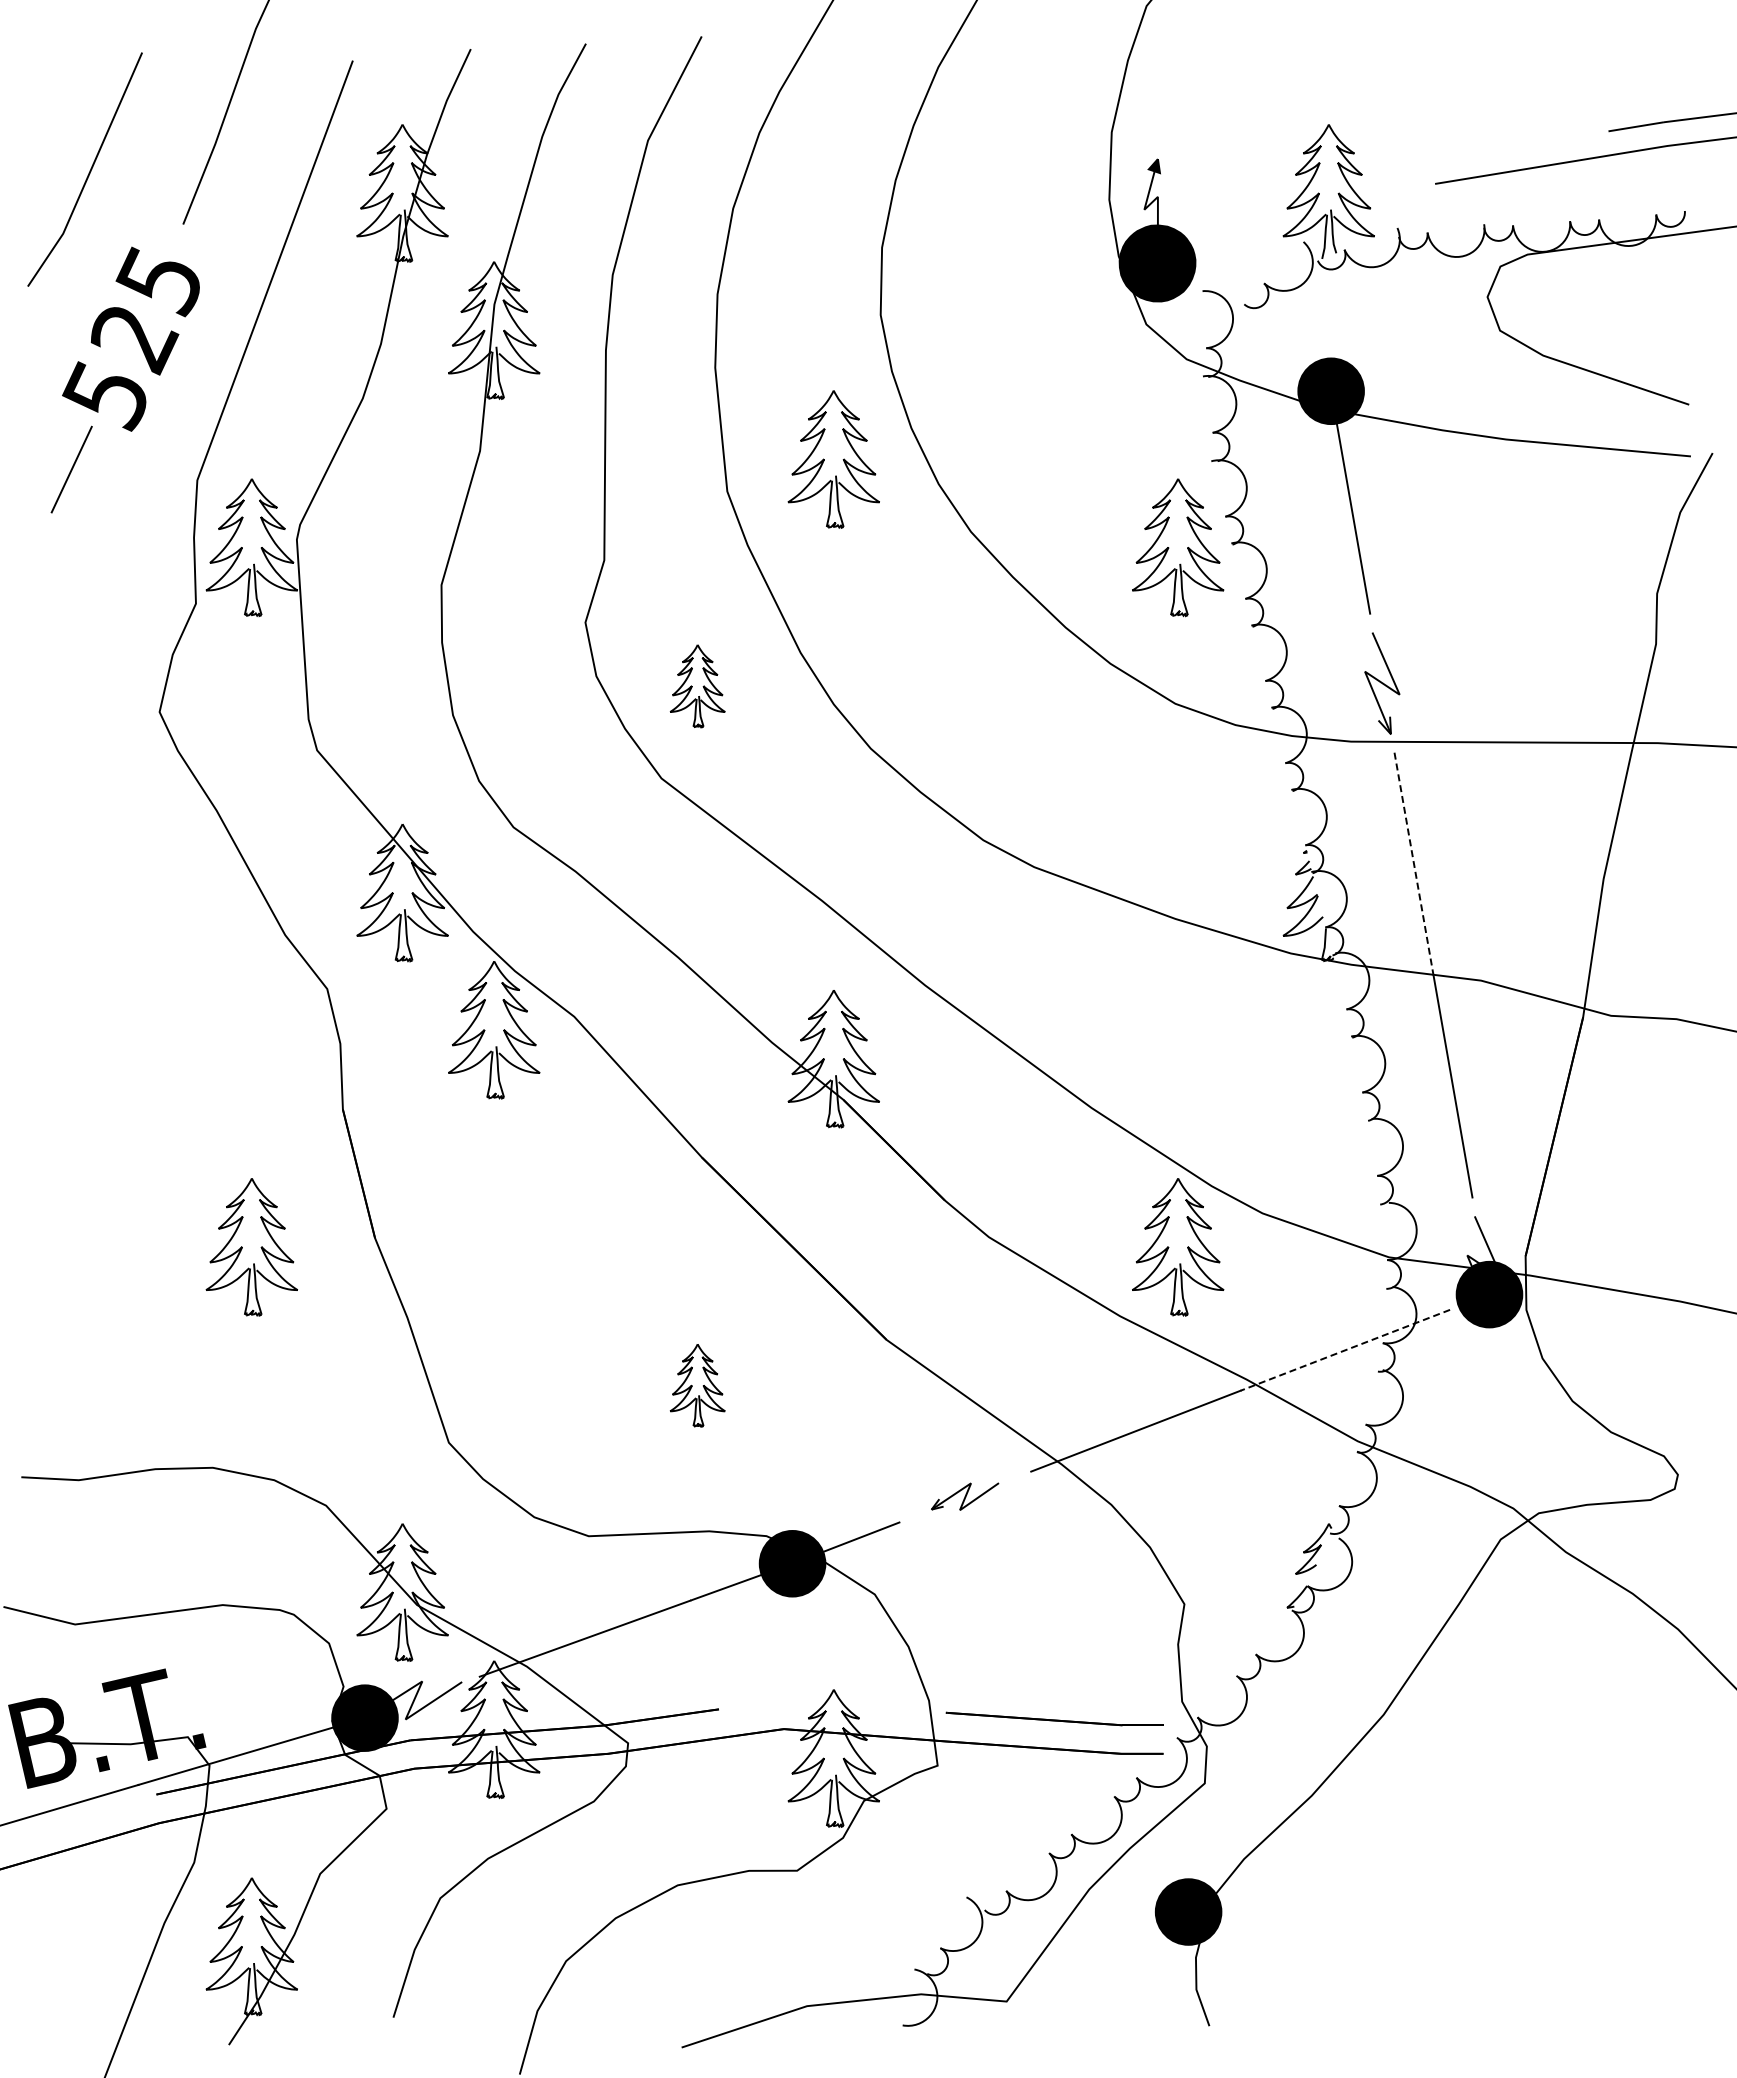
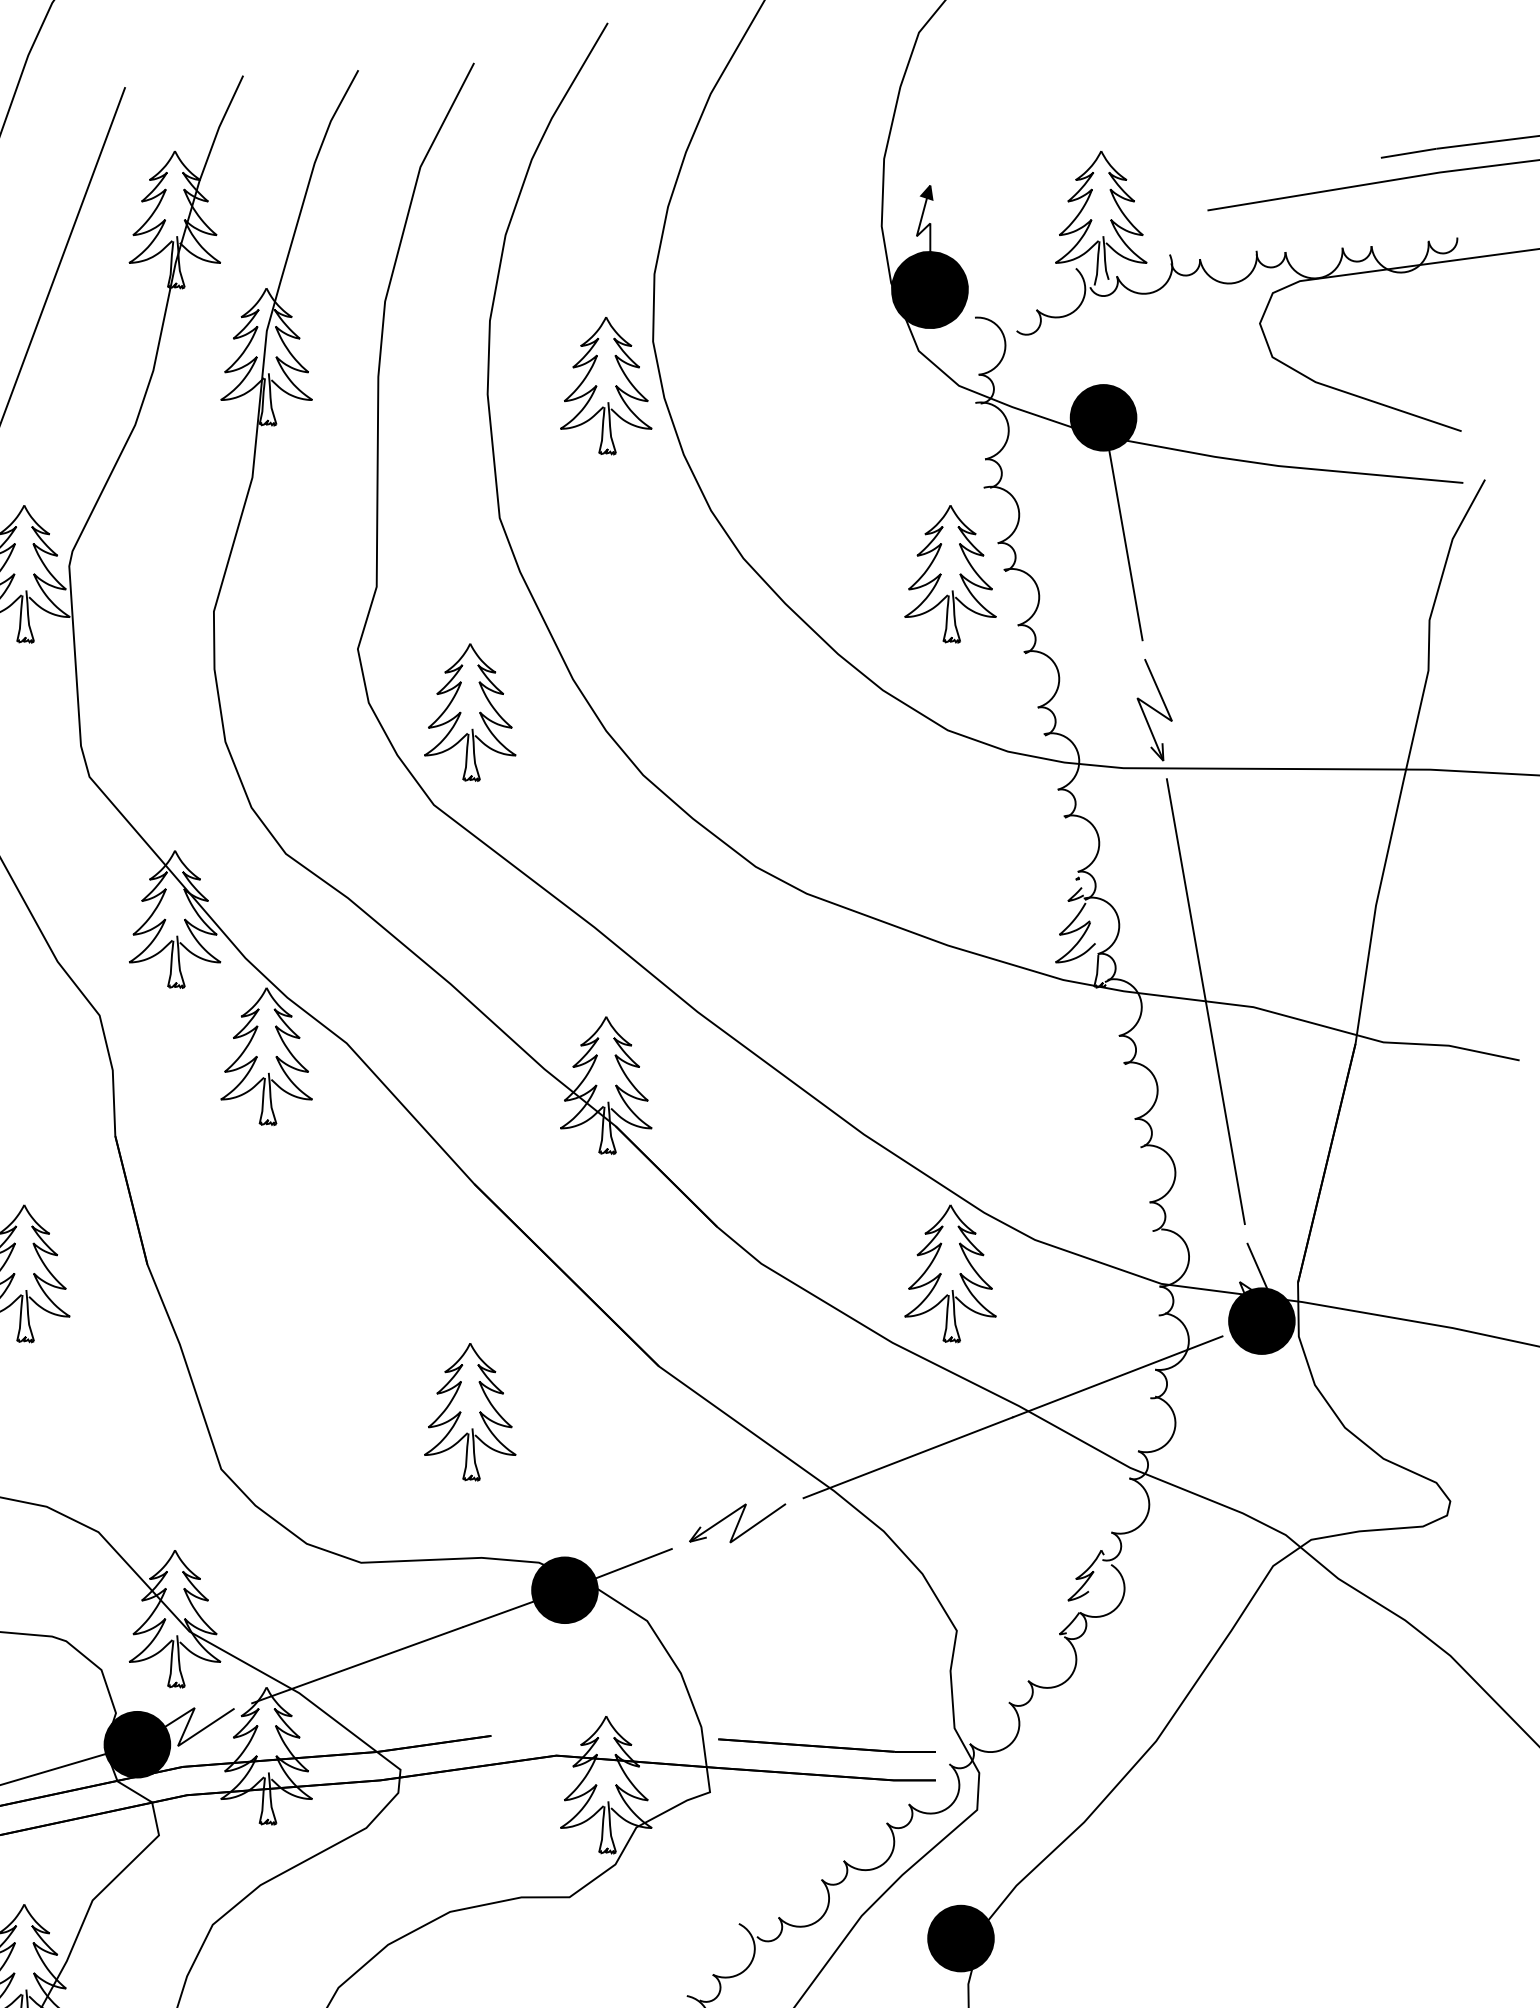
part: (833, 459) -> (605, 386), moved
part: (697, 686) -> (469, 713), size x1.67
line: (1414, 863) -> (1186, 890), dashed -> solid
line: (1344, 1350) -> (1116, 1377), dashed -> solid
part: (697, 1385) -> (469, 1412), size x1.67
part: (964, 1496) -> (736, 1523), size x1.43

